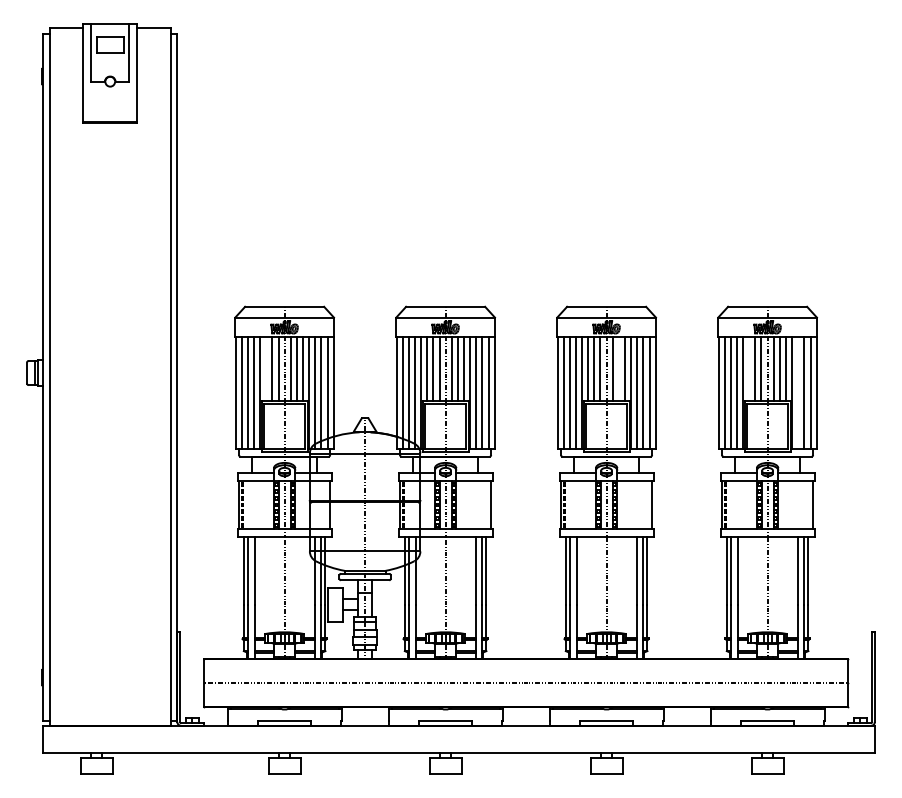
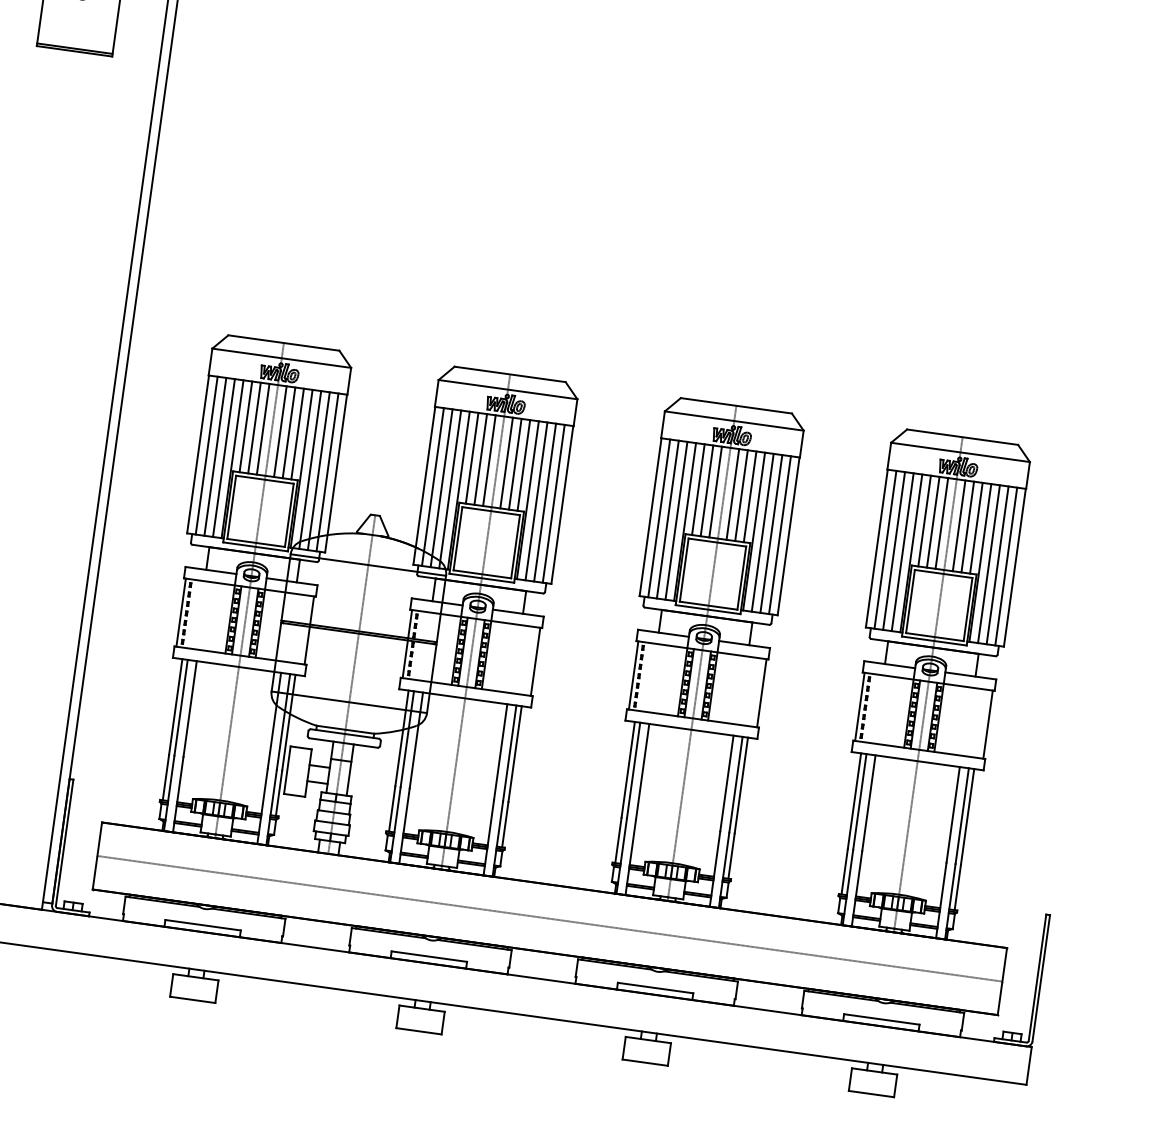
line: (266, 368) -> (246, 426), added
line: (618, 368) -> (741, 494), added
line: (749, 368) -> (925, 520), added
line: (798, 392) -> (989, 563), added

